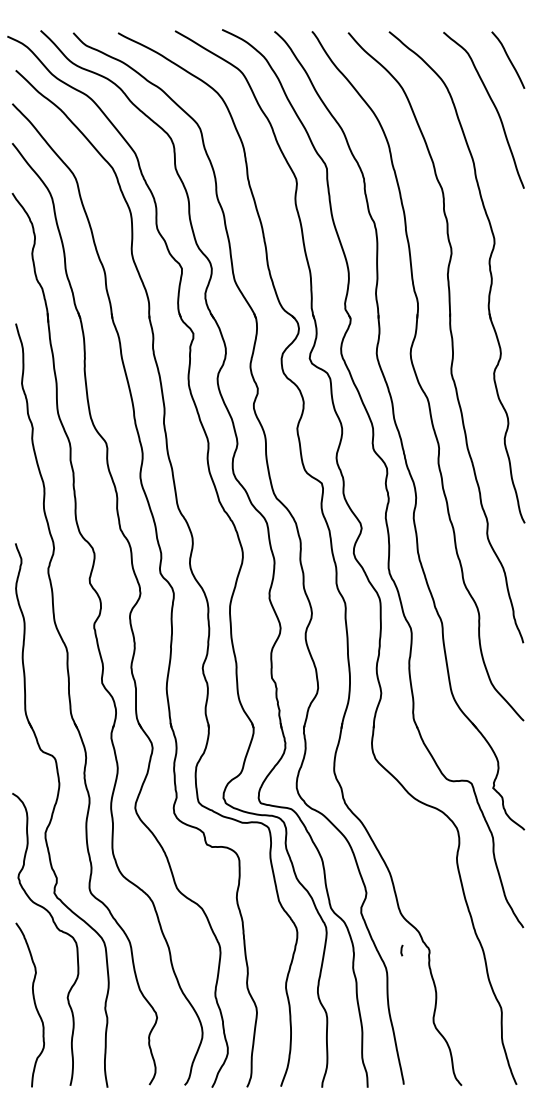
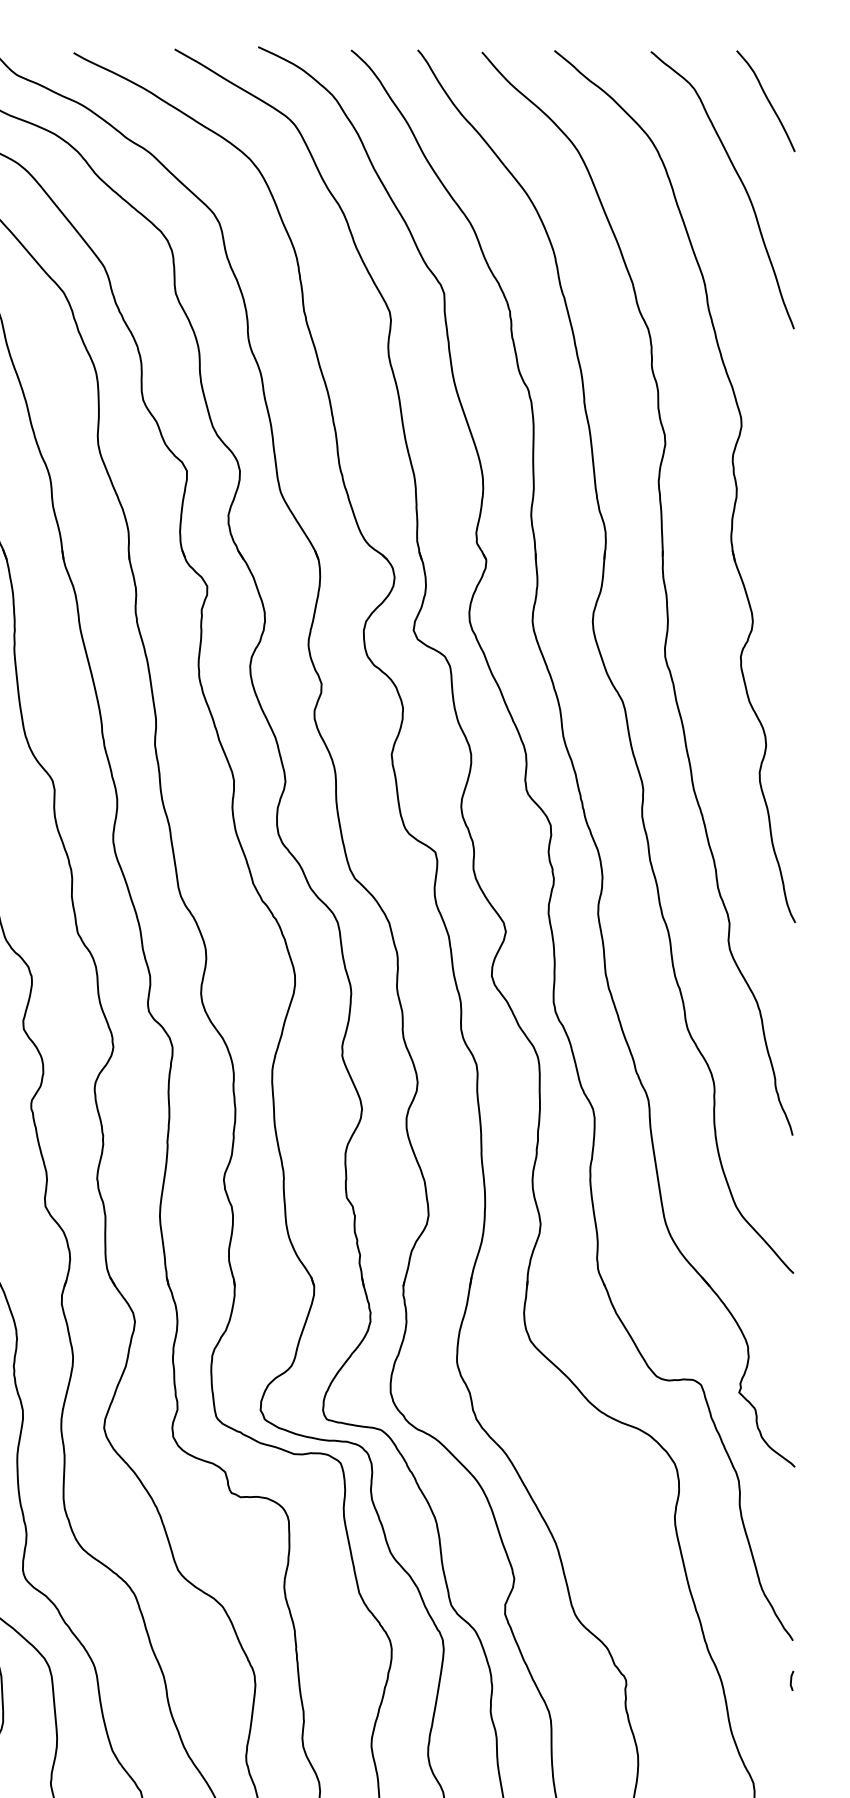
line: (401, 950) -> (791, 1680), moved

